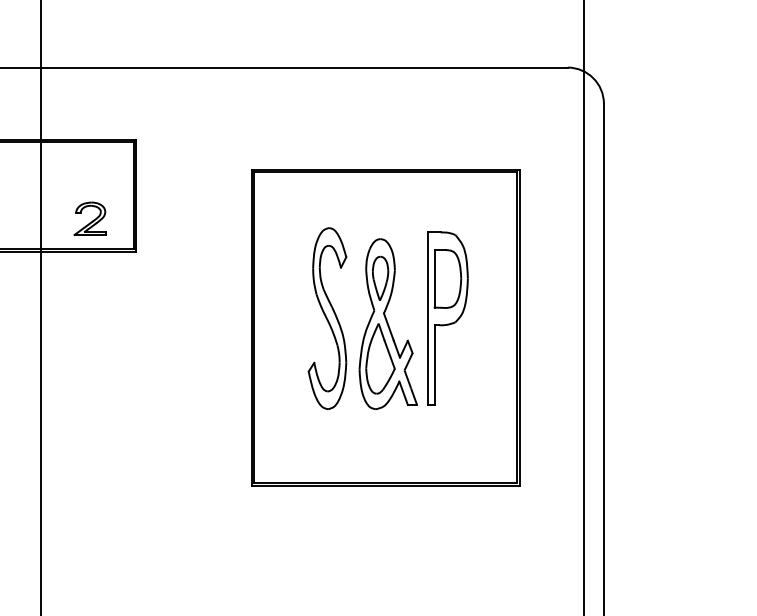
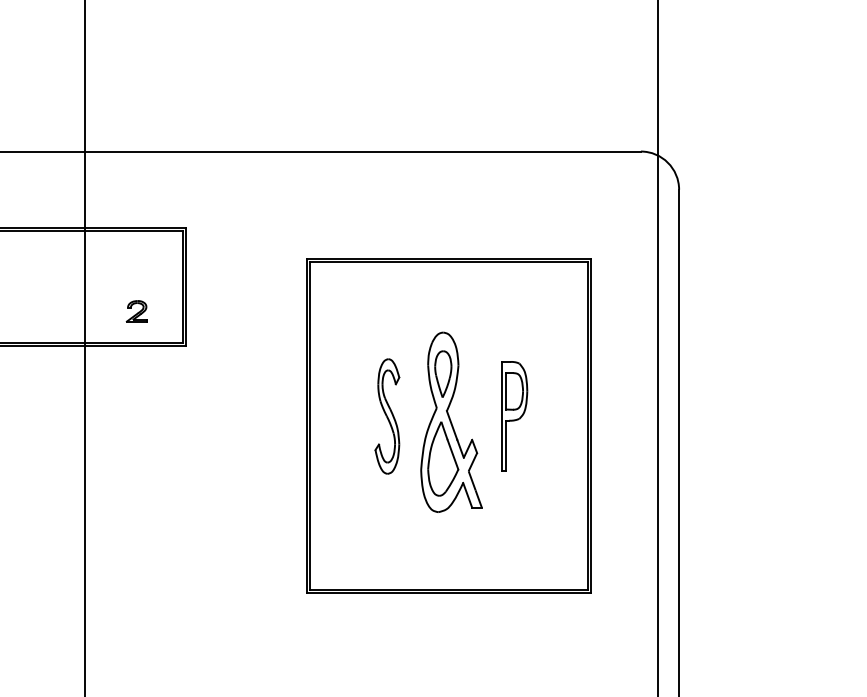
part: (89, 219) -> (136, 311), size x0.6
part: (327, 318) -> (387, 416), size x0.6
part: (447, 318) -> (514, 416), size x0.6

